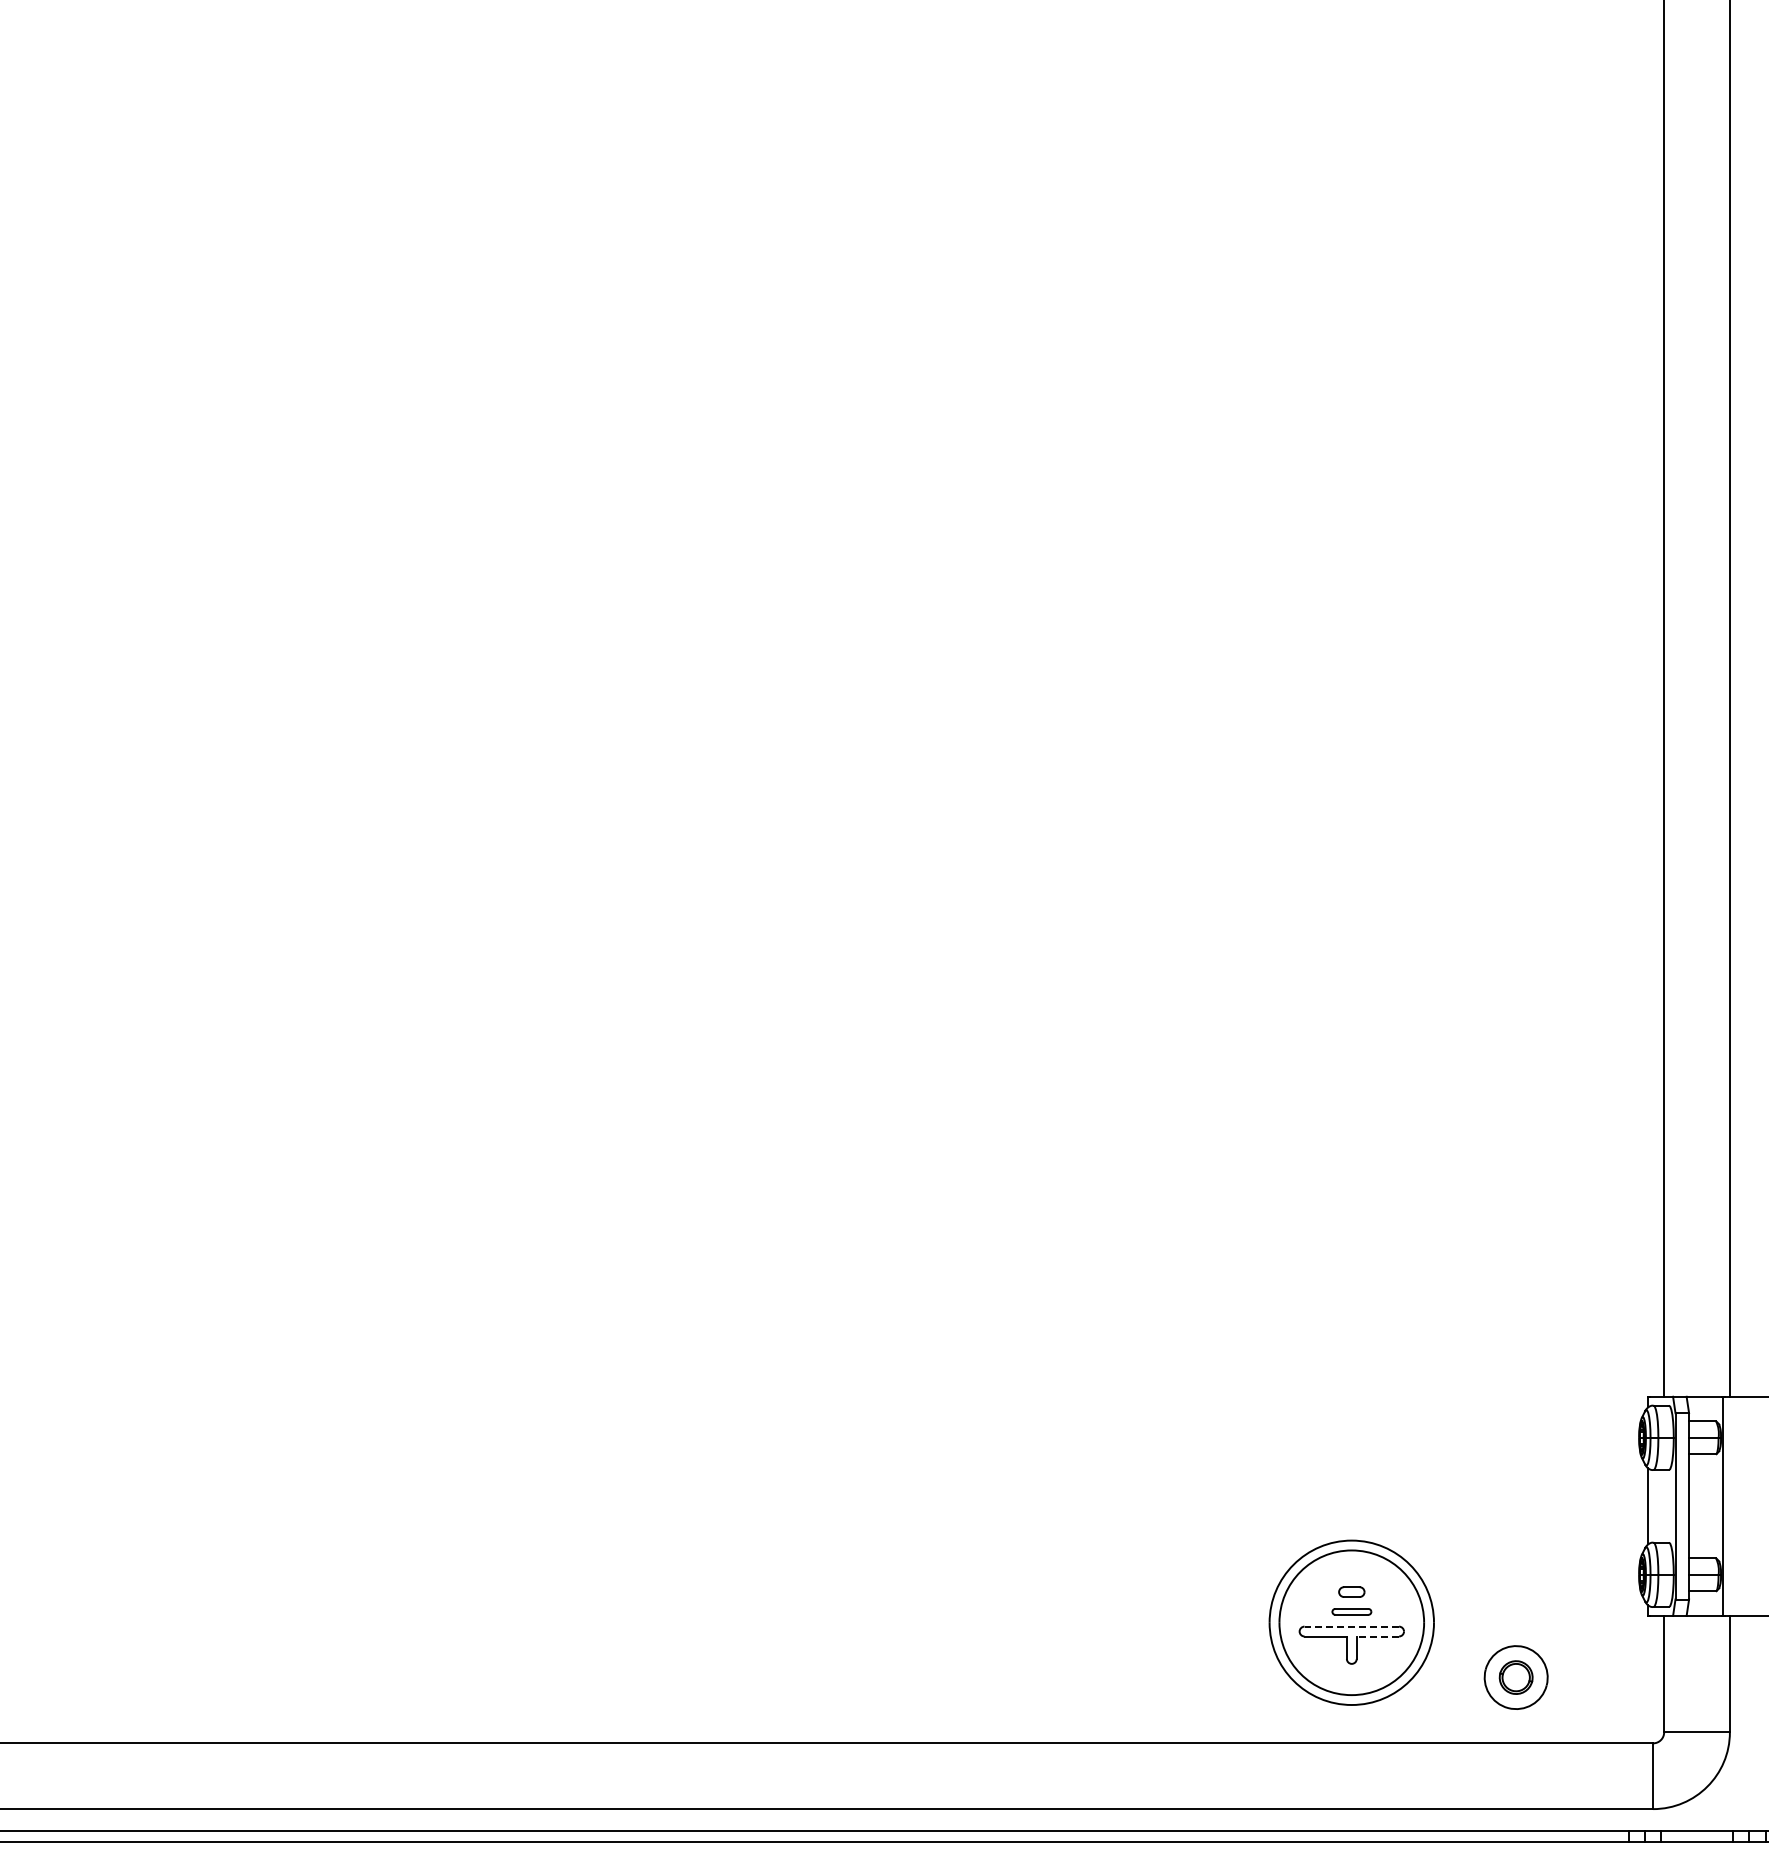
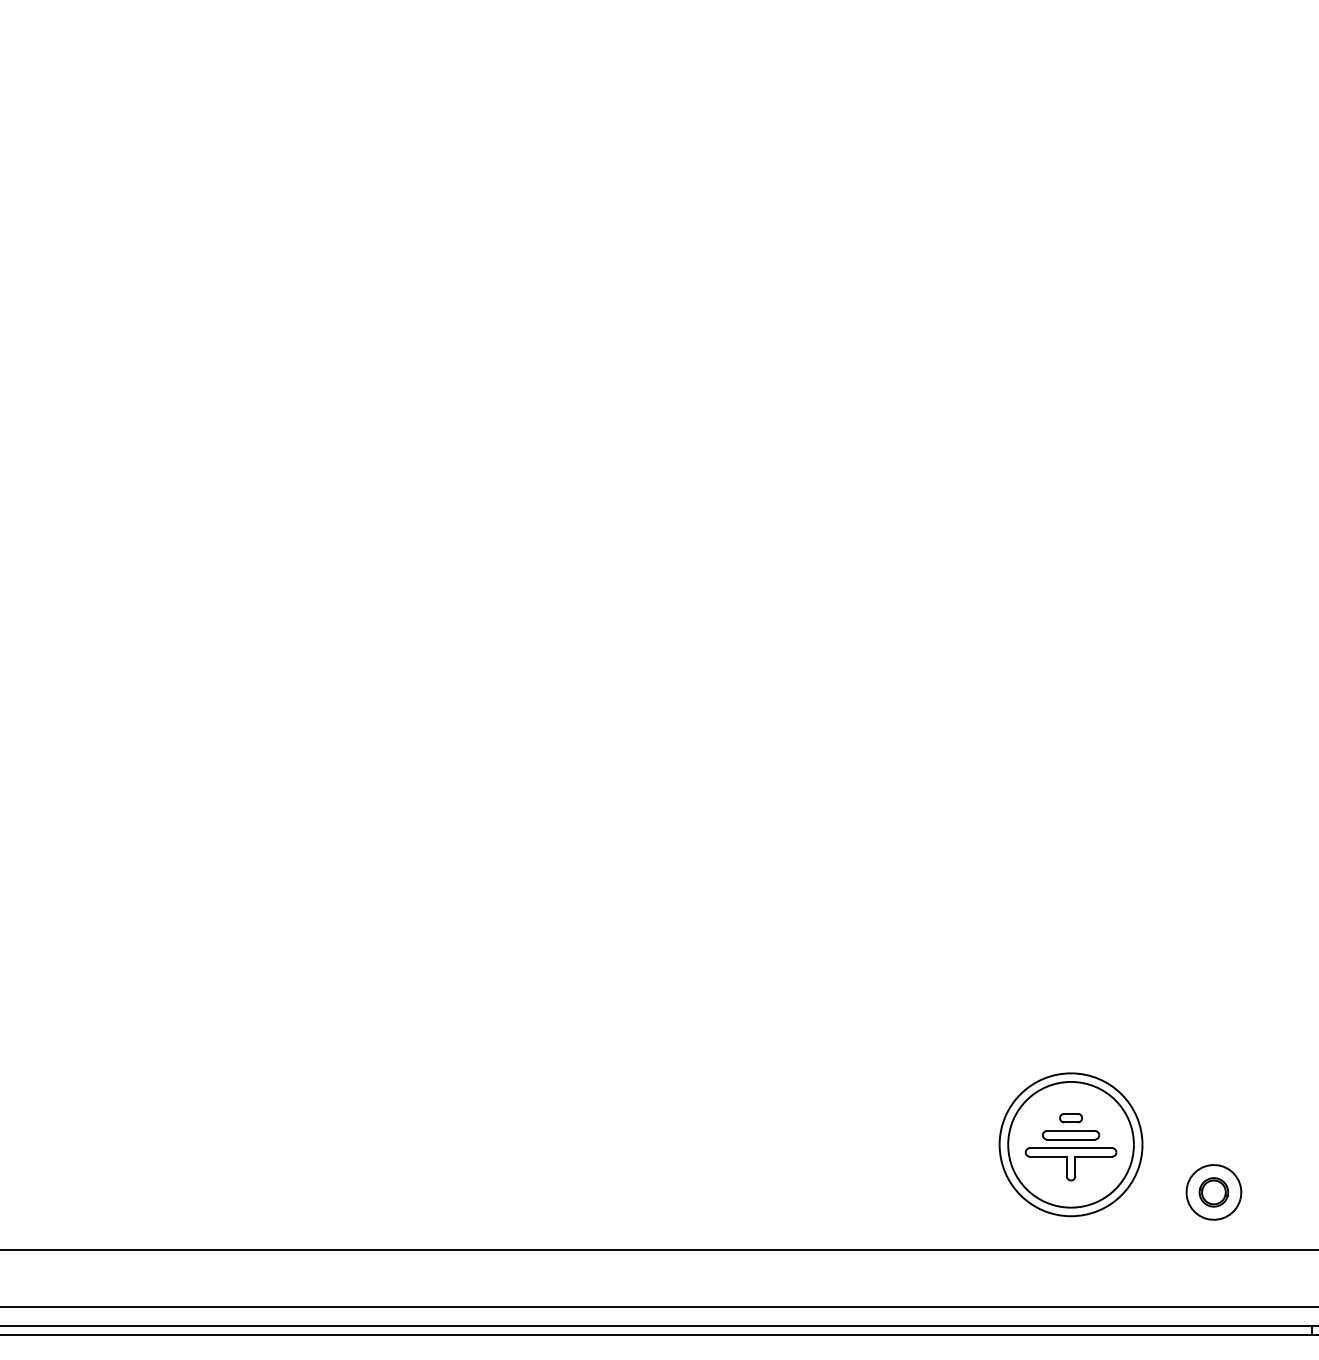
part: (1351, 1611) -> (1070, 1134), size x1.67
line: (1351, 1626) -> (1070, 1148), dashed -> solid
line: (1377, 1636) -> (1093, 1156), dashed -> solid

